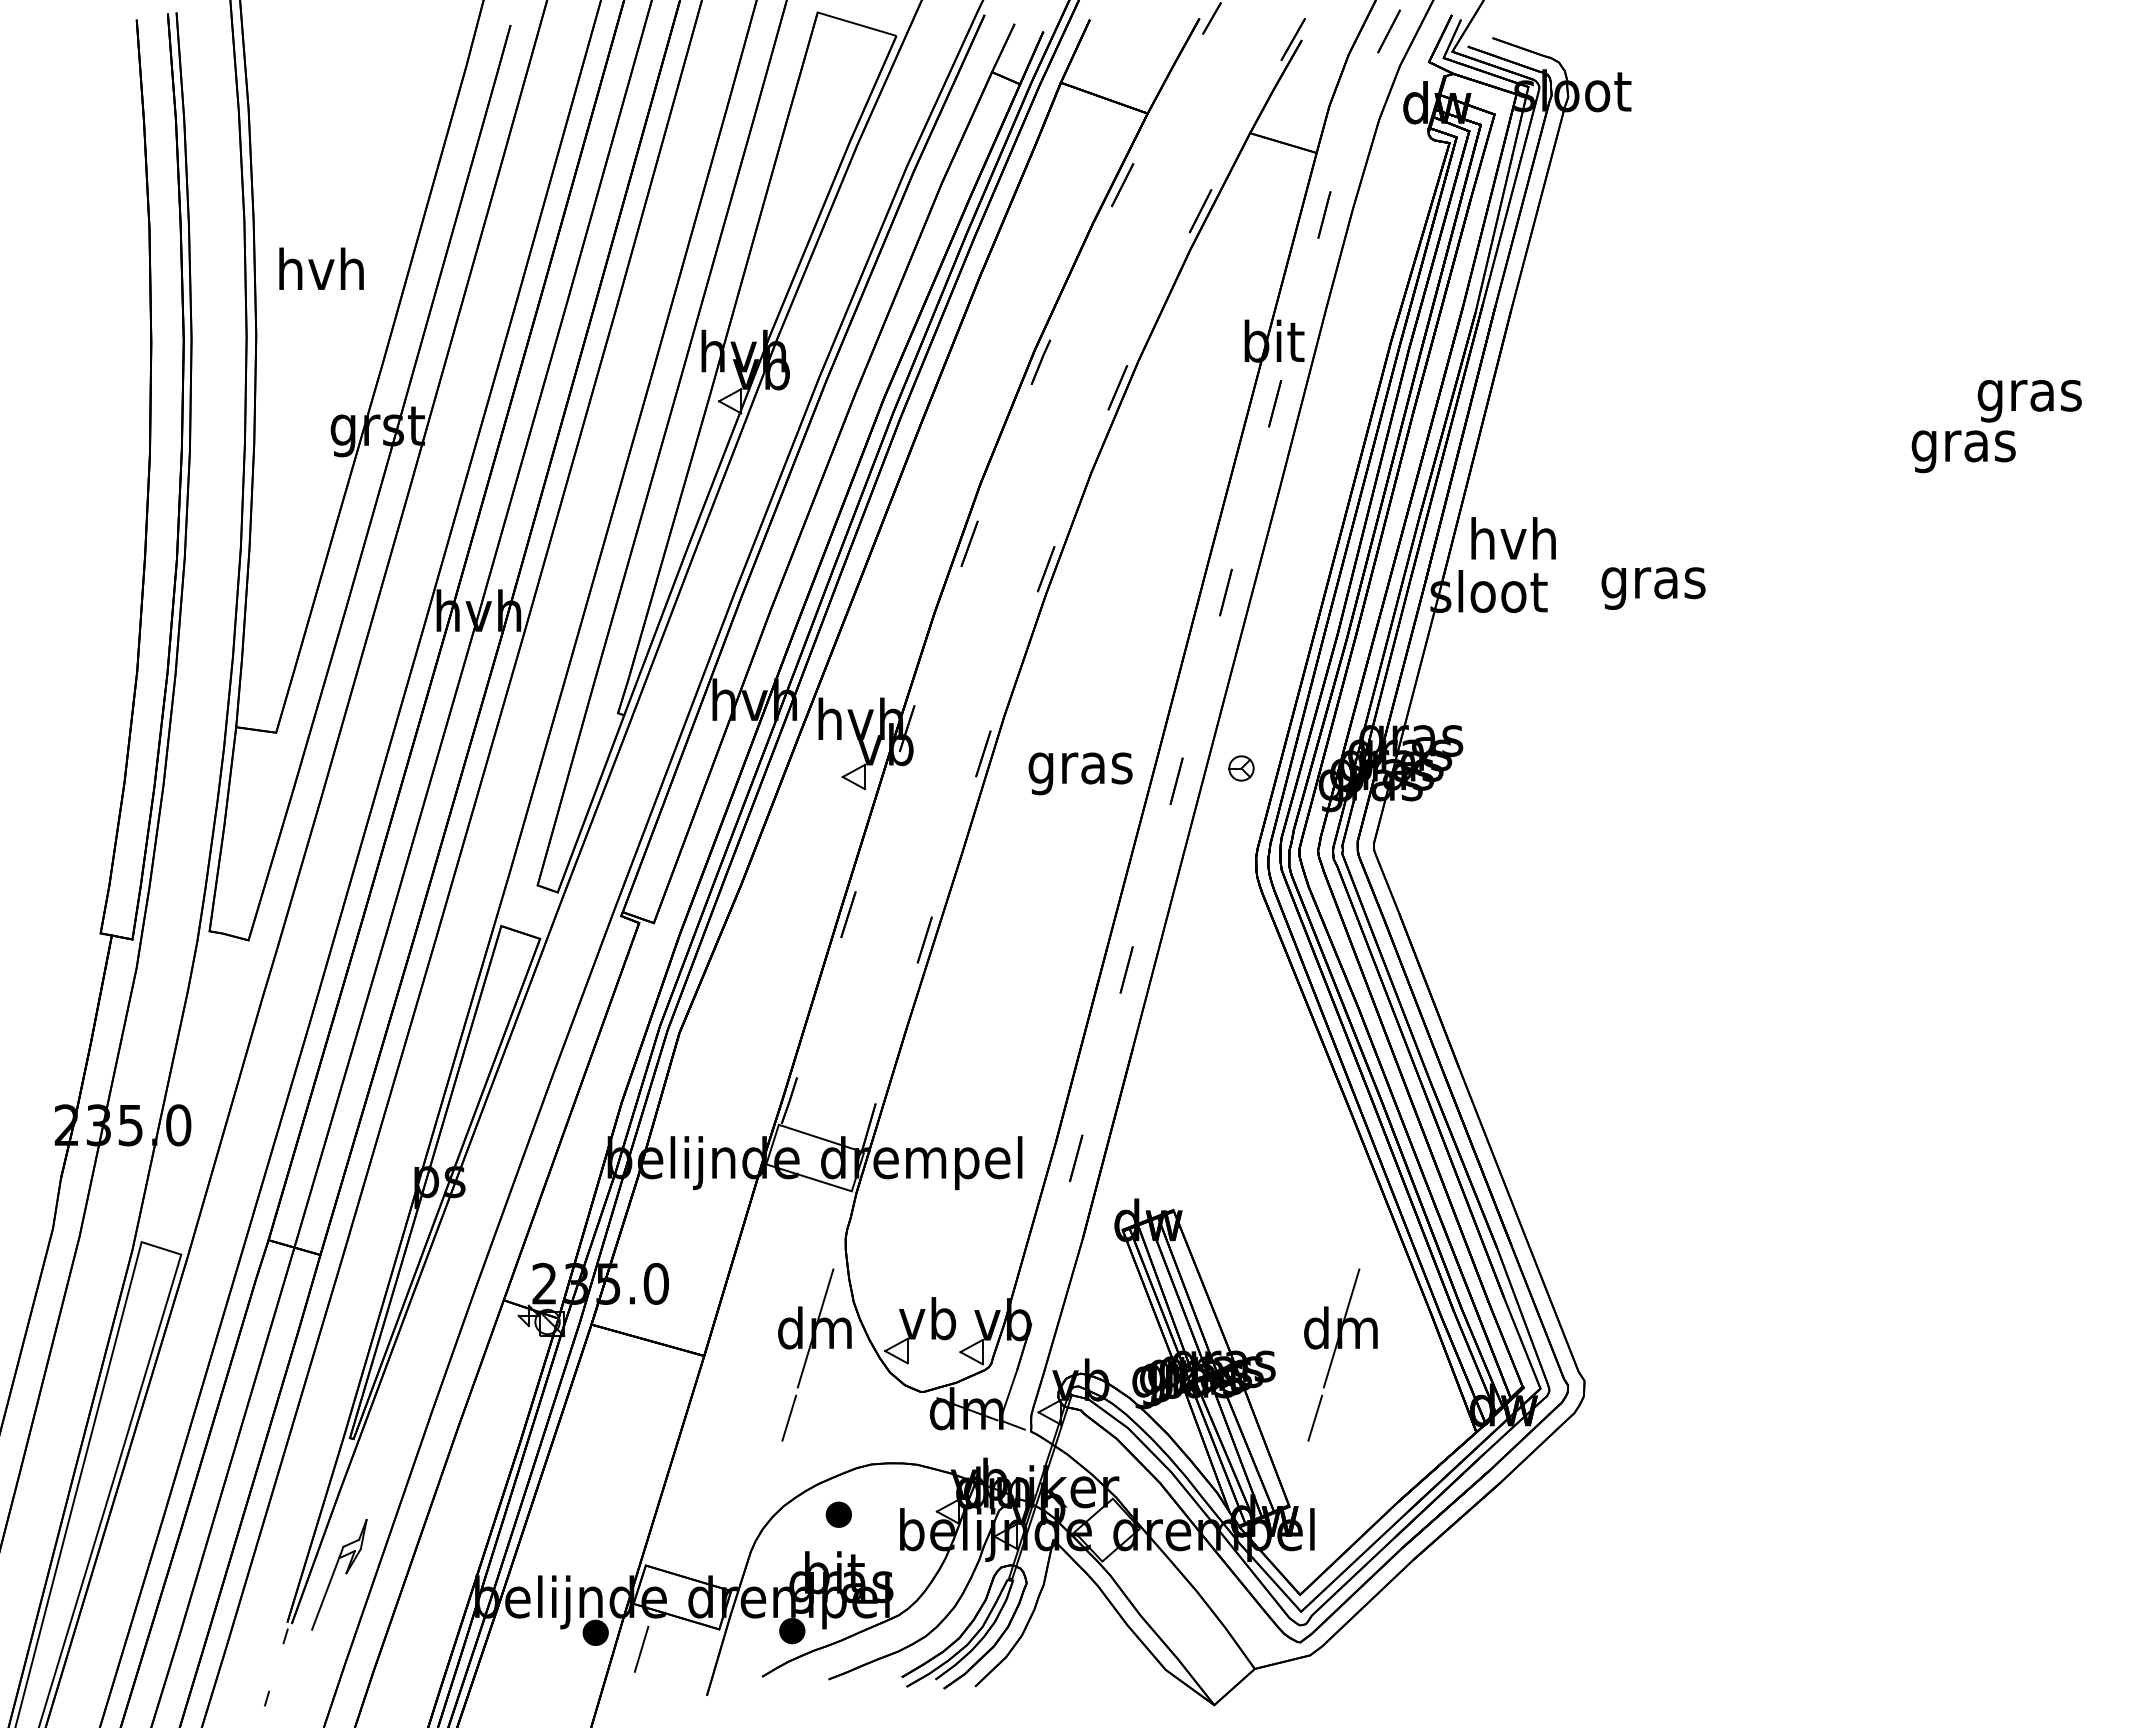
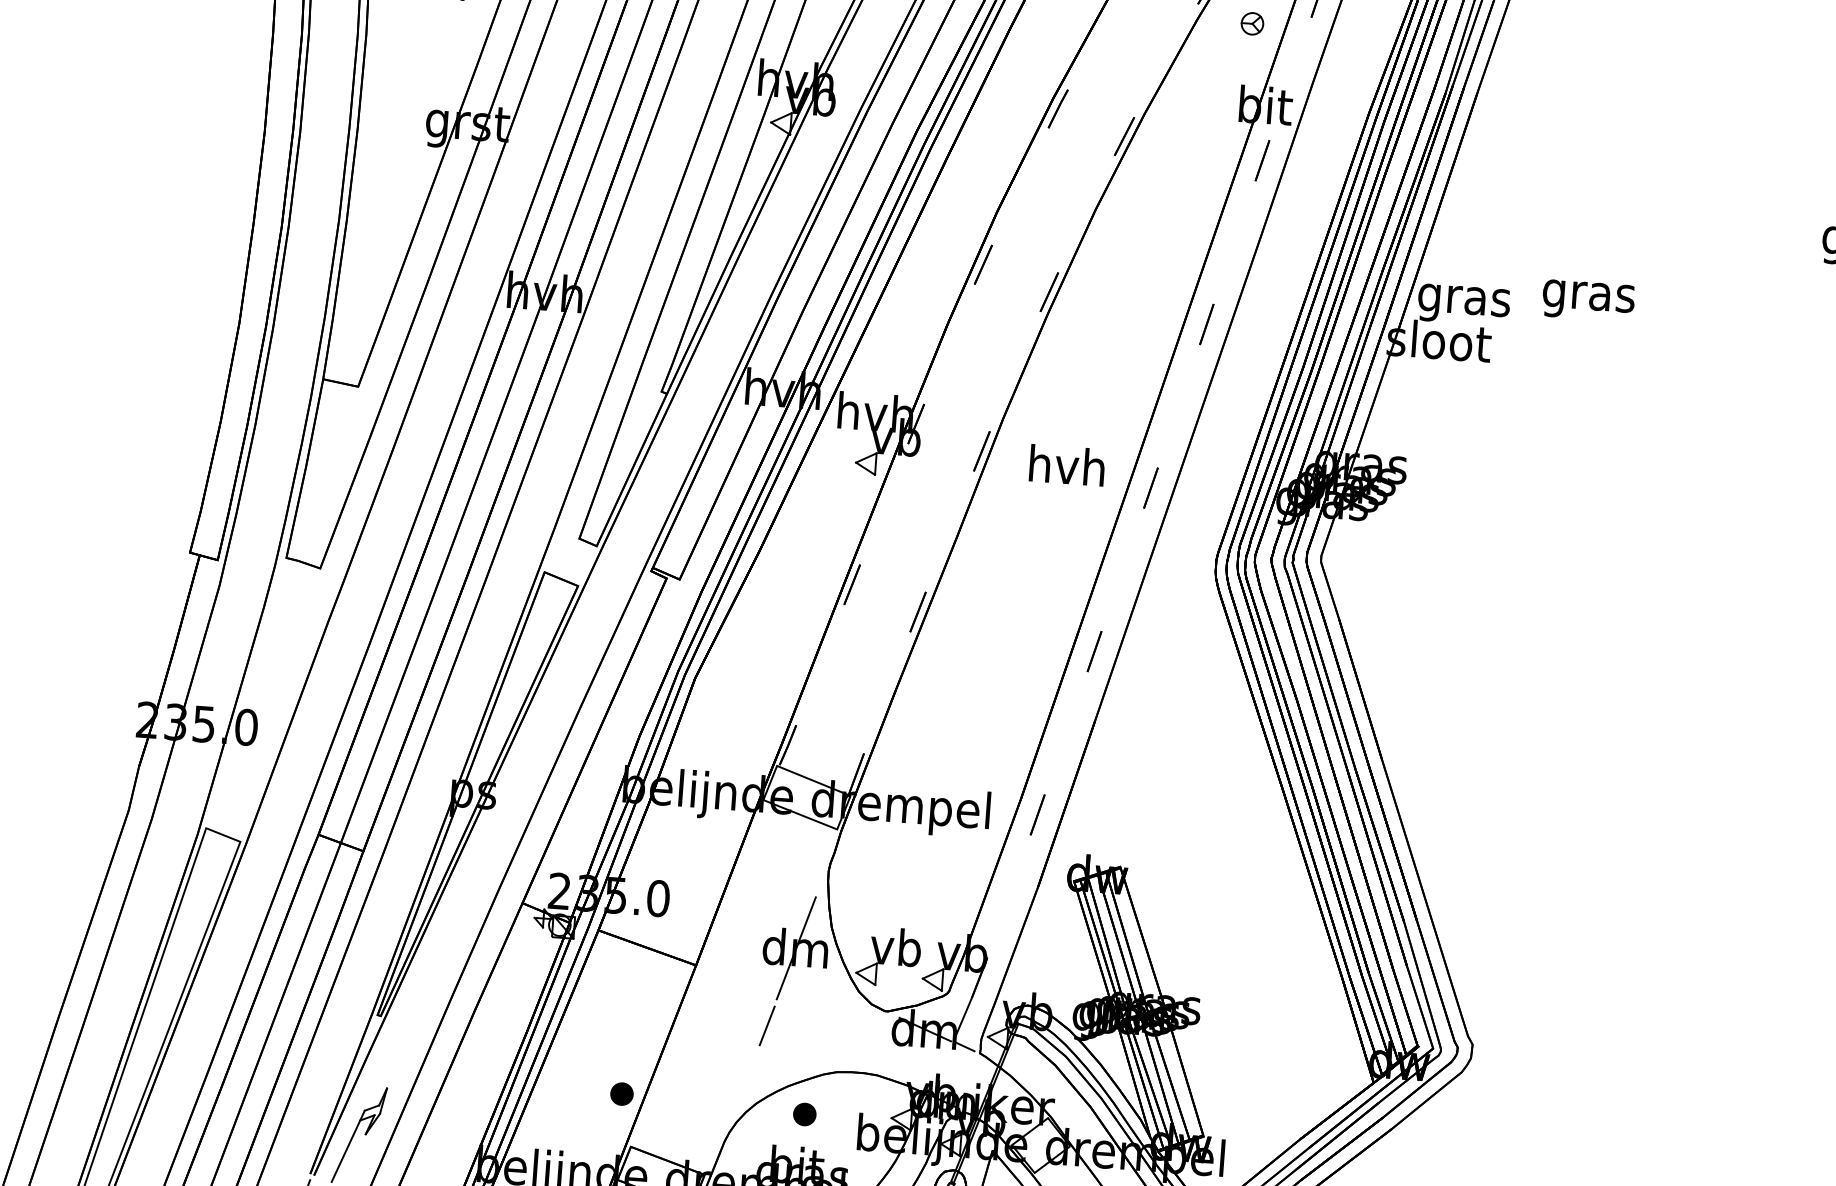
text: (1513, 543) -> (1464, 299), hvh -> gras
text: (1653, 588) -> (1588, 300), moved
text: (1080, 768) -> (1066, 470), gras -> hvh
part: (1241, 768) -> (1252, 23), moved
part: (1340, 1354) -> (1258, 1005), removed
part: (631, 1506) -> (622, 1093), added

